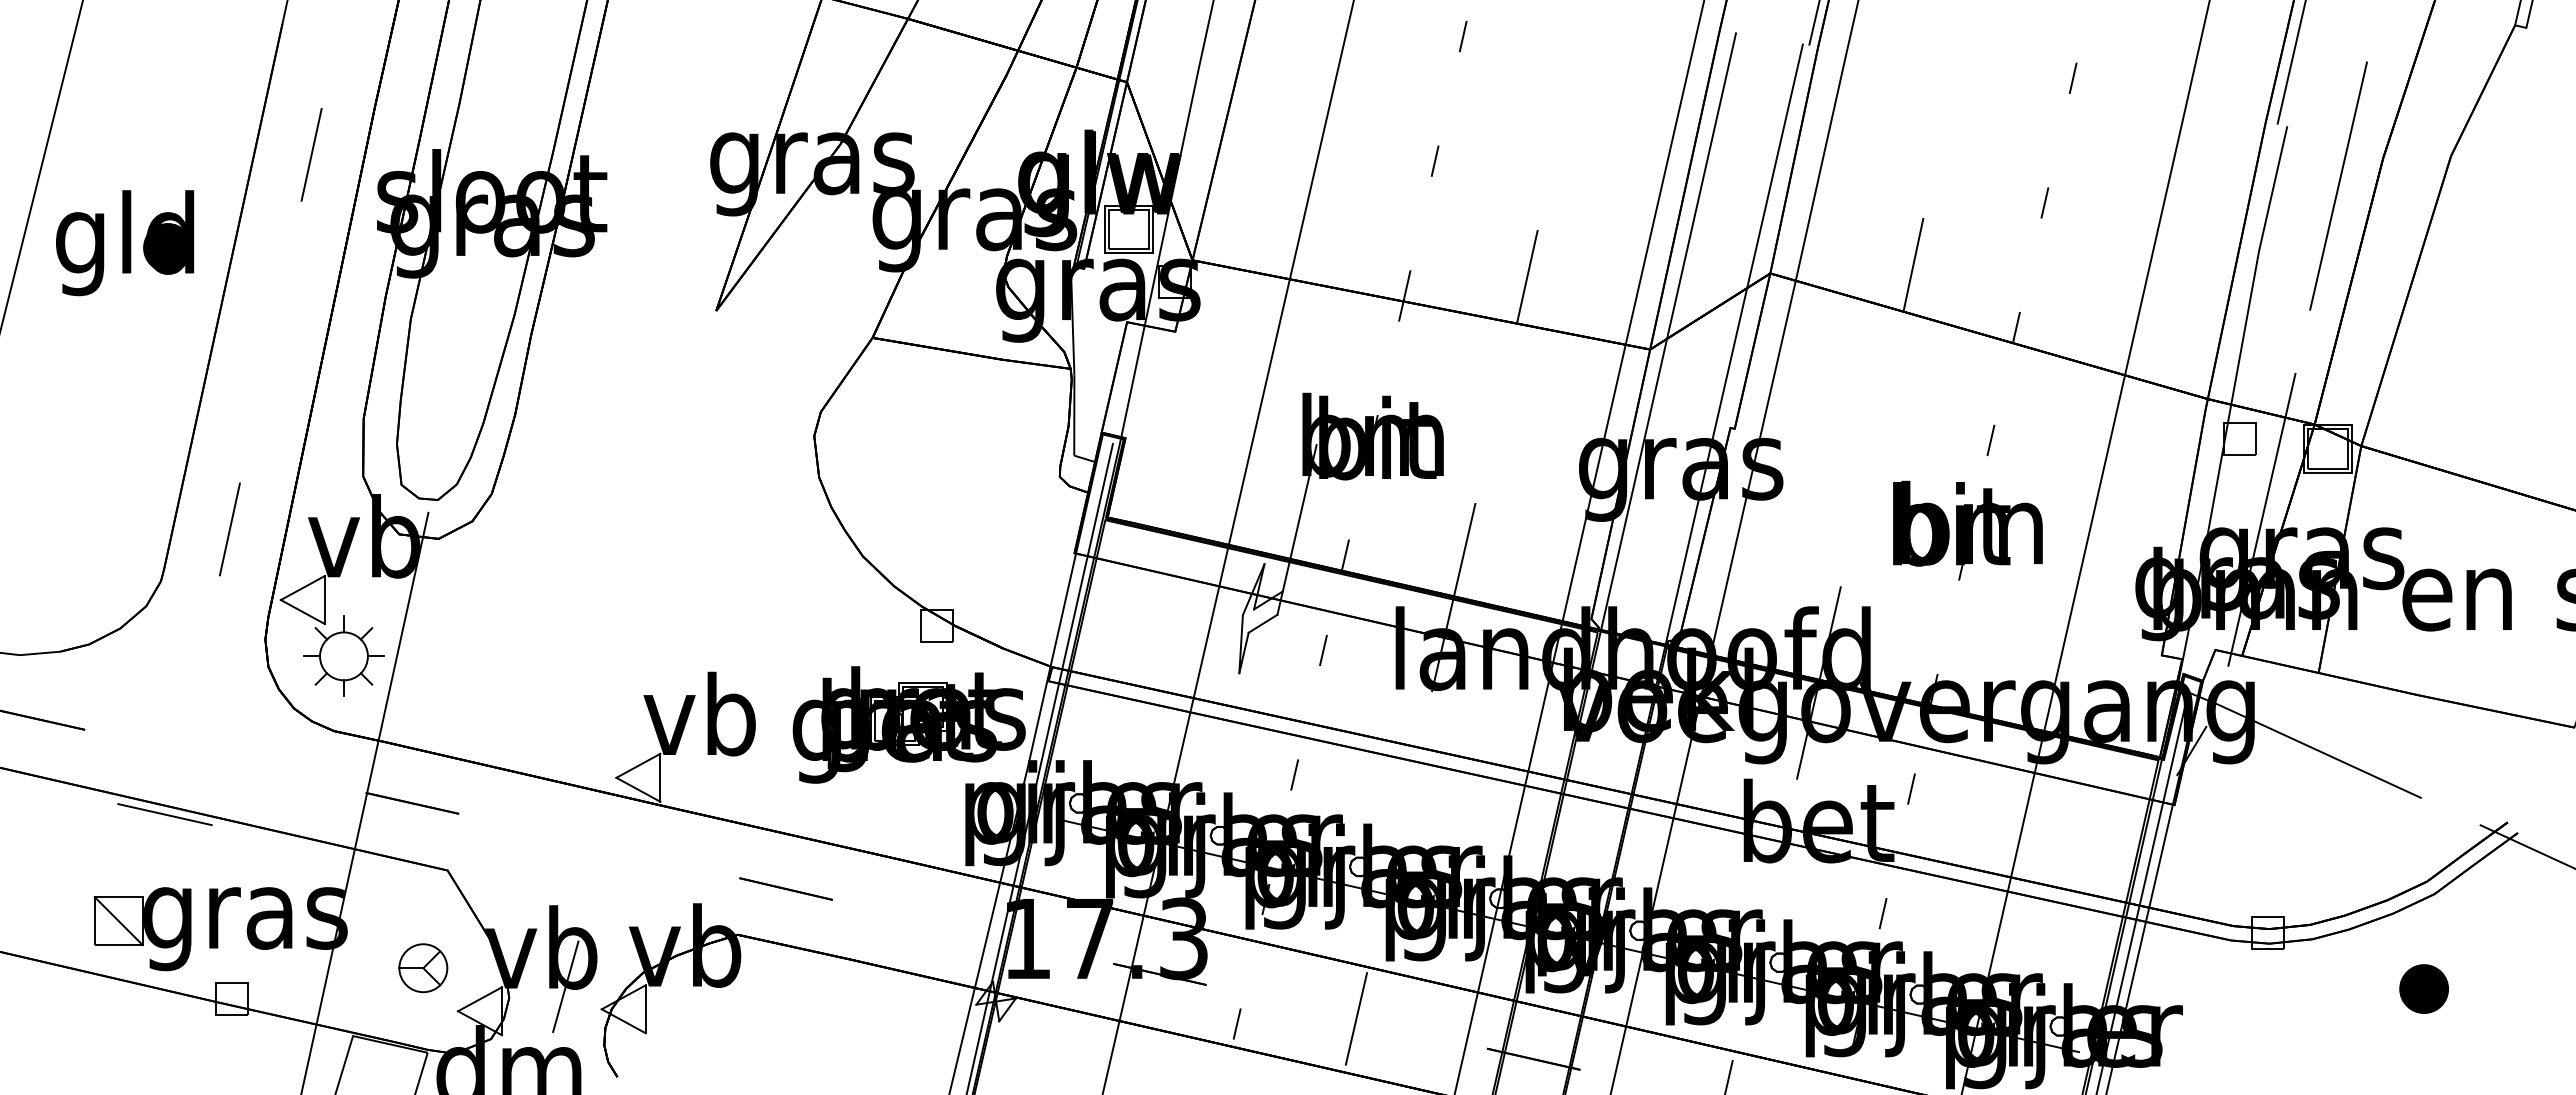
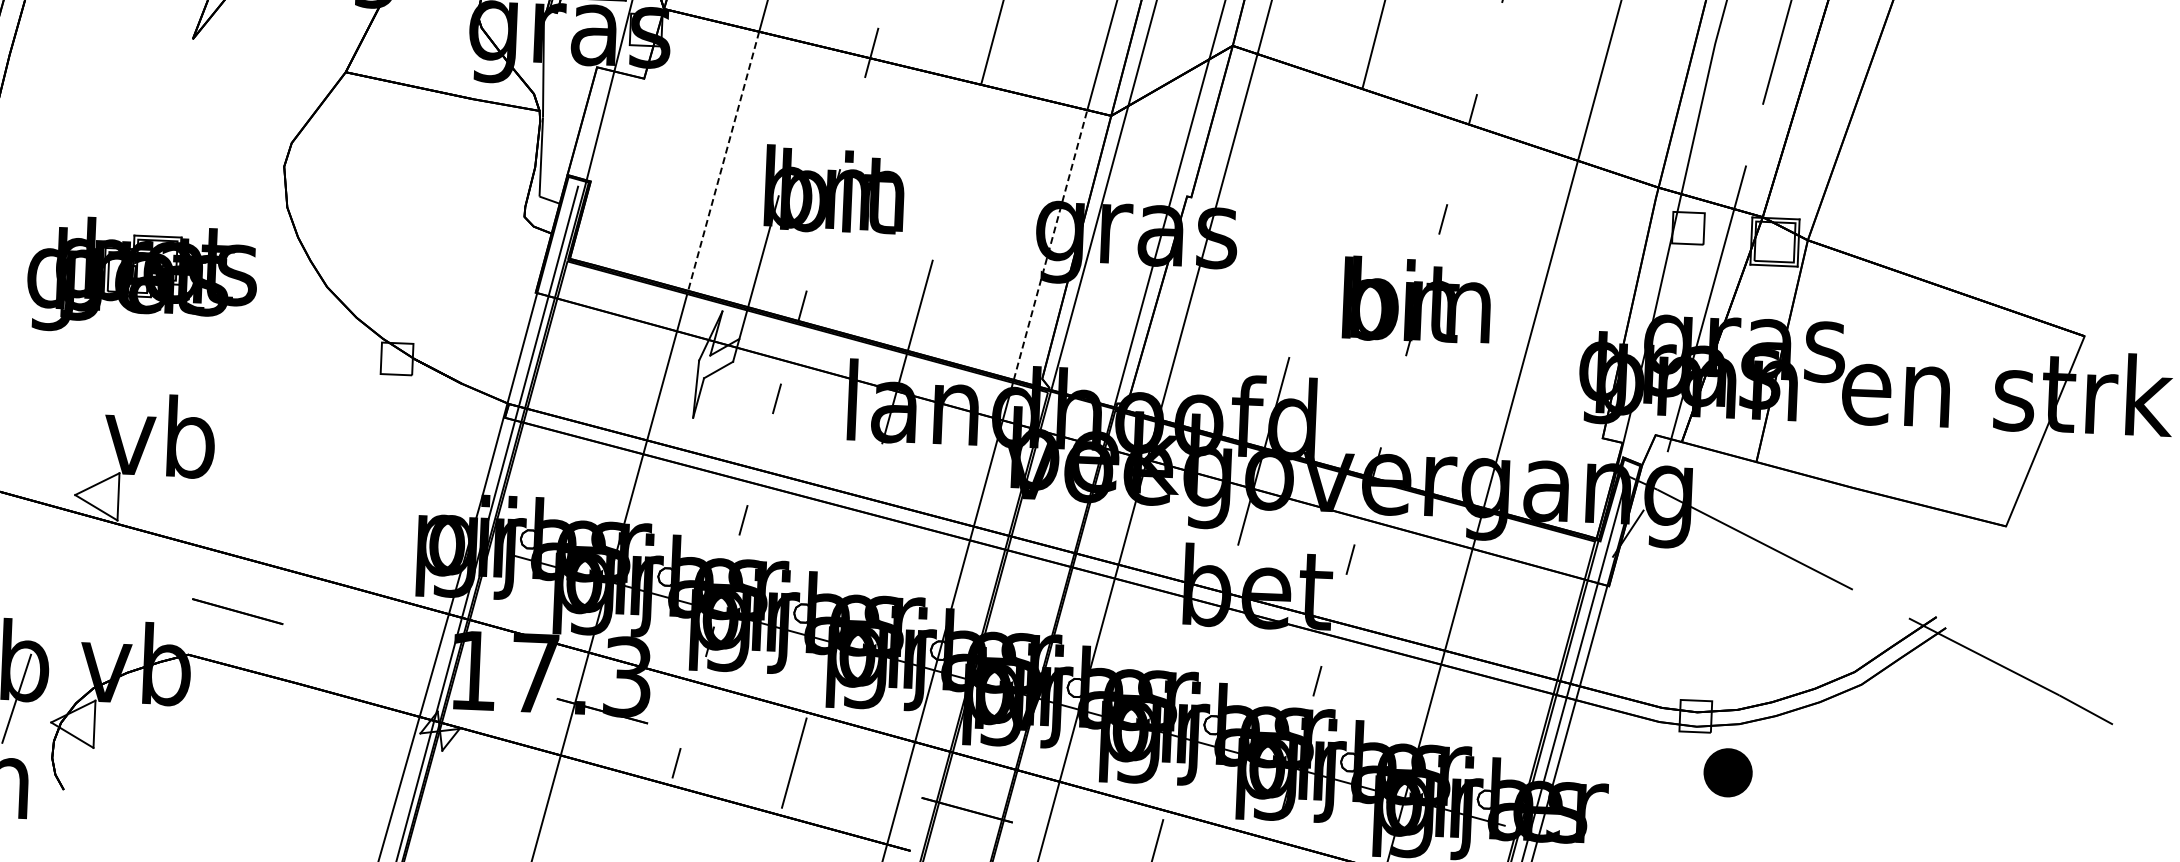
line: (1259, 412) -> (723, 161), solid -> dashed
line: (1594, 482) -> (1050, 244), solid -> dashed
part: (908, 724) -> (141, 276), moved
part: (2423, 988) -> (1727, 772), moved

